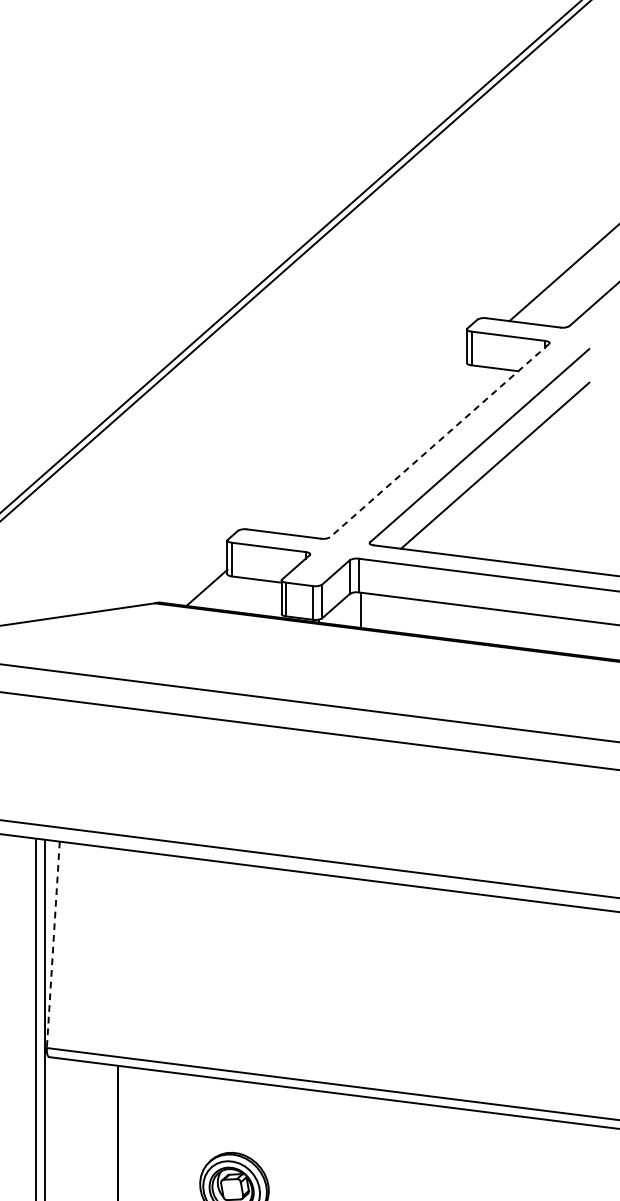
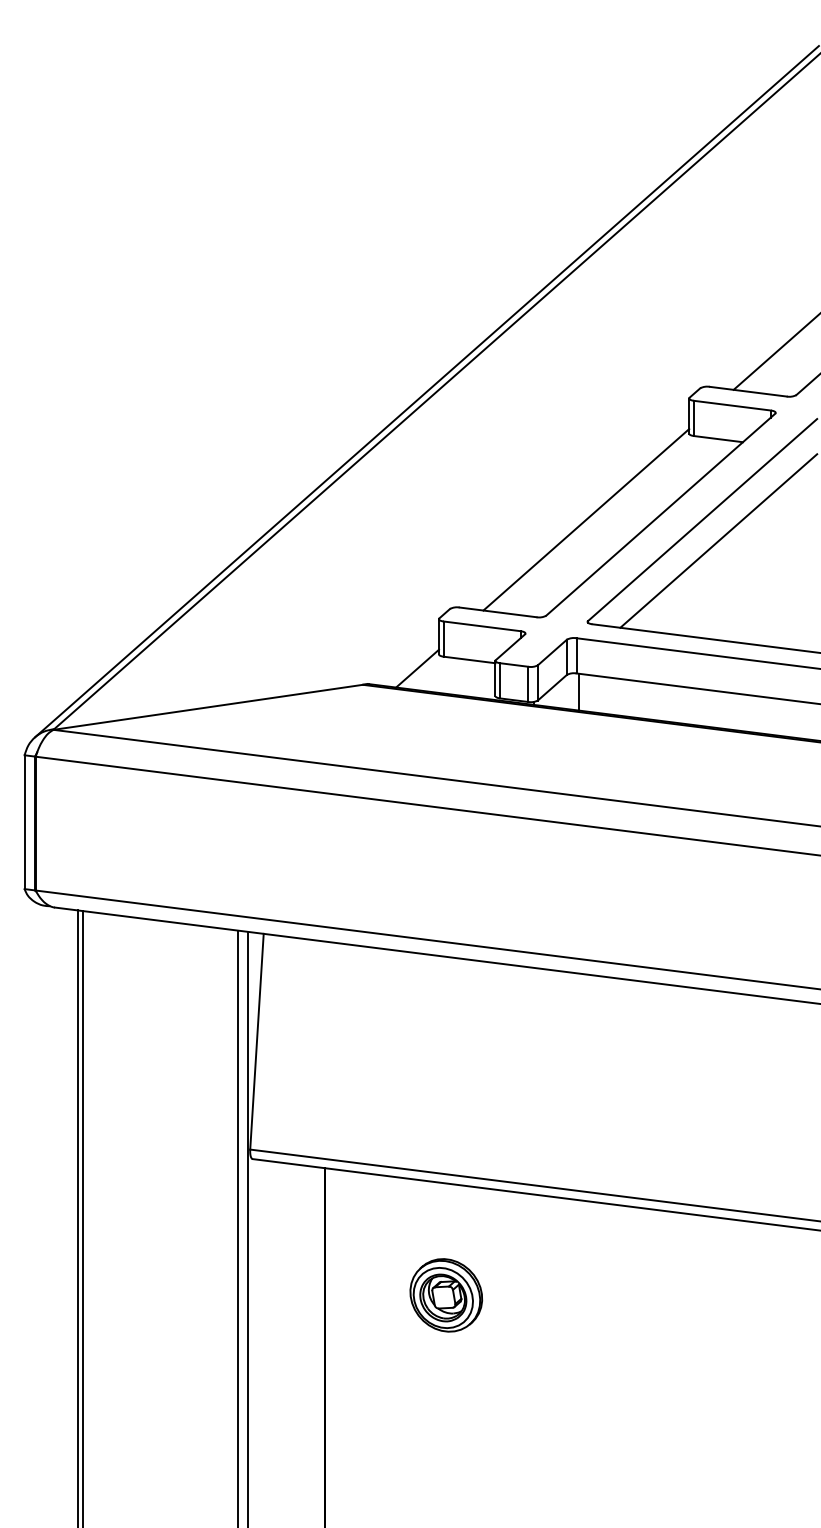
line: (439, 440) -> (660, 514), dashed -> solid
line: (368, 445) -> (586, 519), added
line: (52, 945) -> (256, 1042), dashed -> solid

